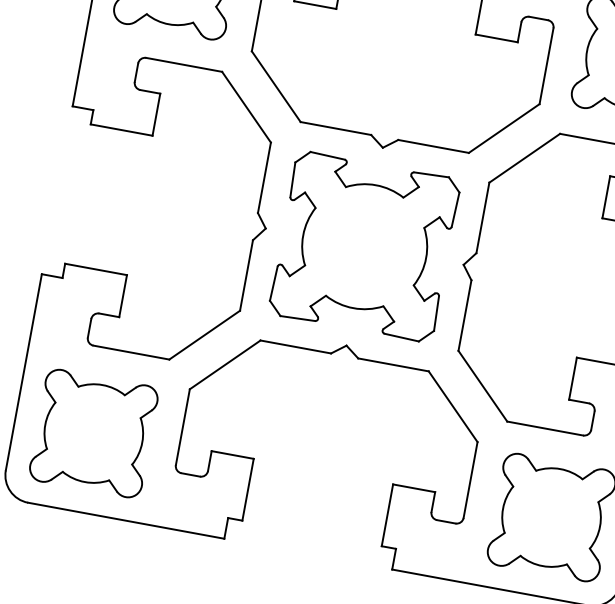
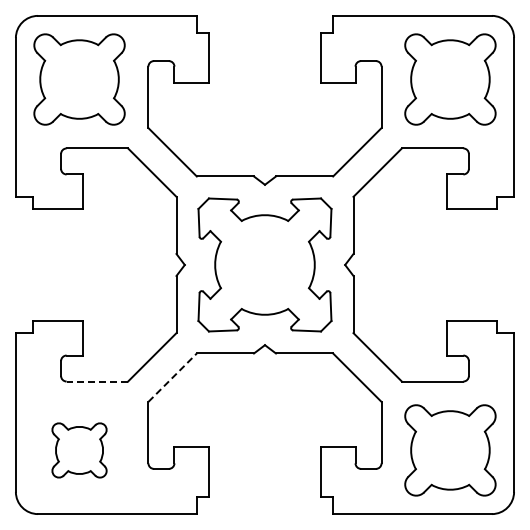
line: (131, 352) -> (97, 381), solid -> dashed
line: (226, 364) -> (173, 377), solid -> dashed
part: (93, 433) -> (79, 450), size x0.6

